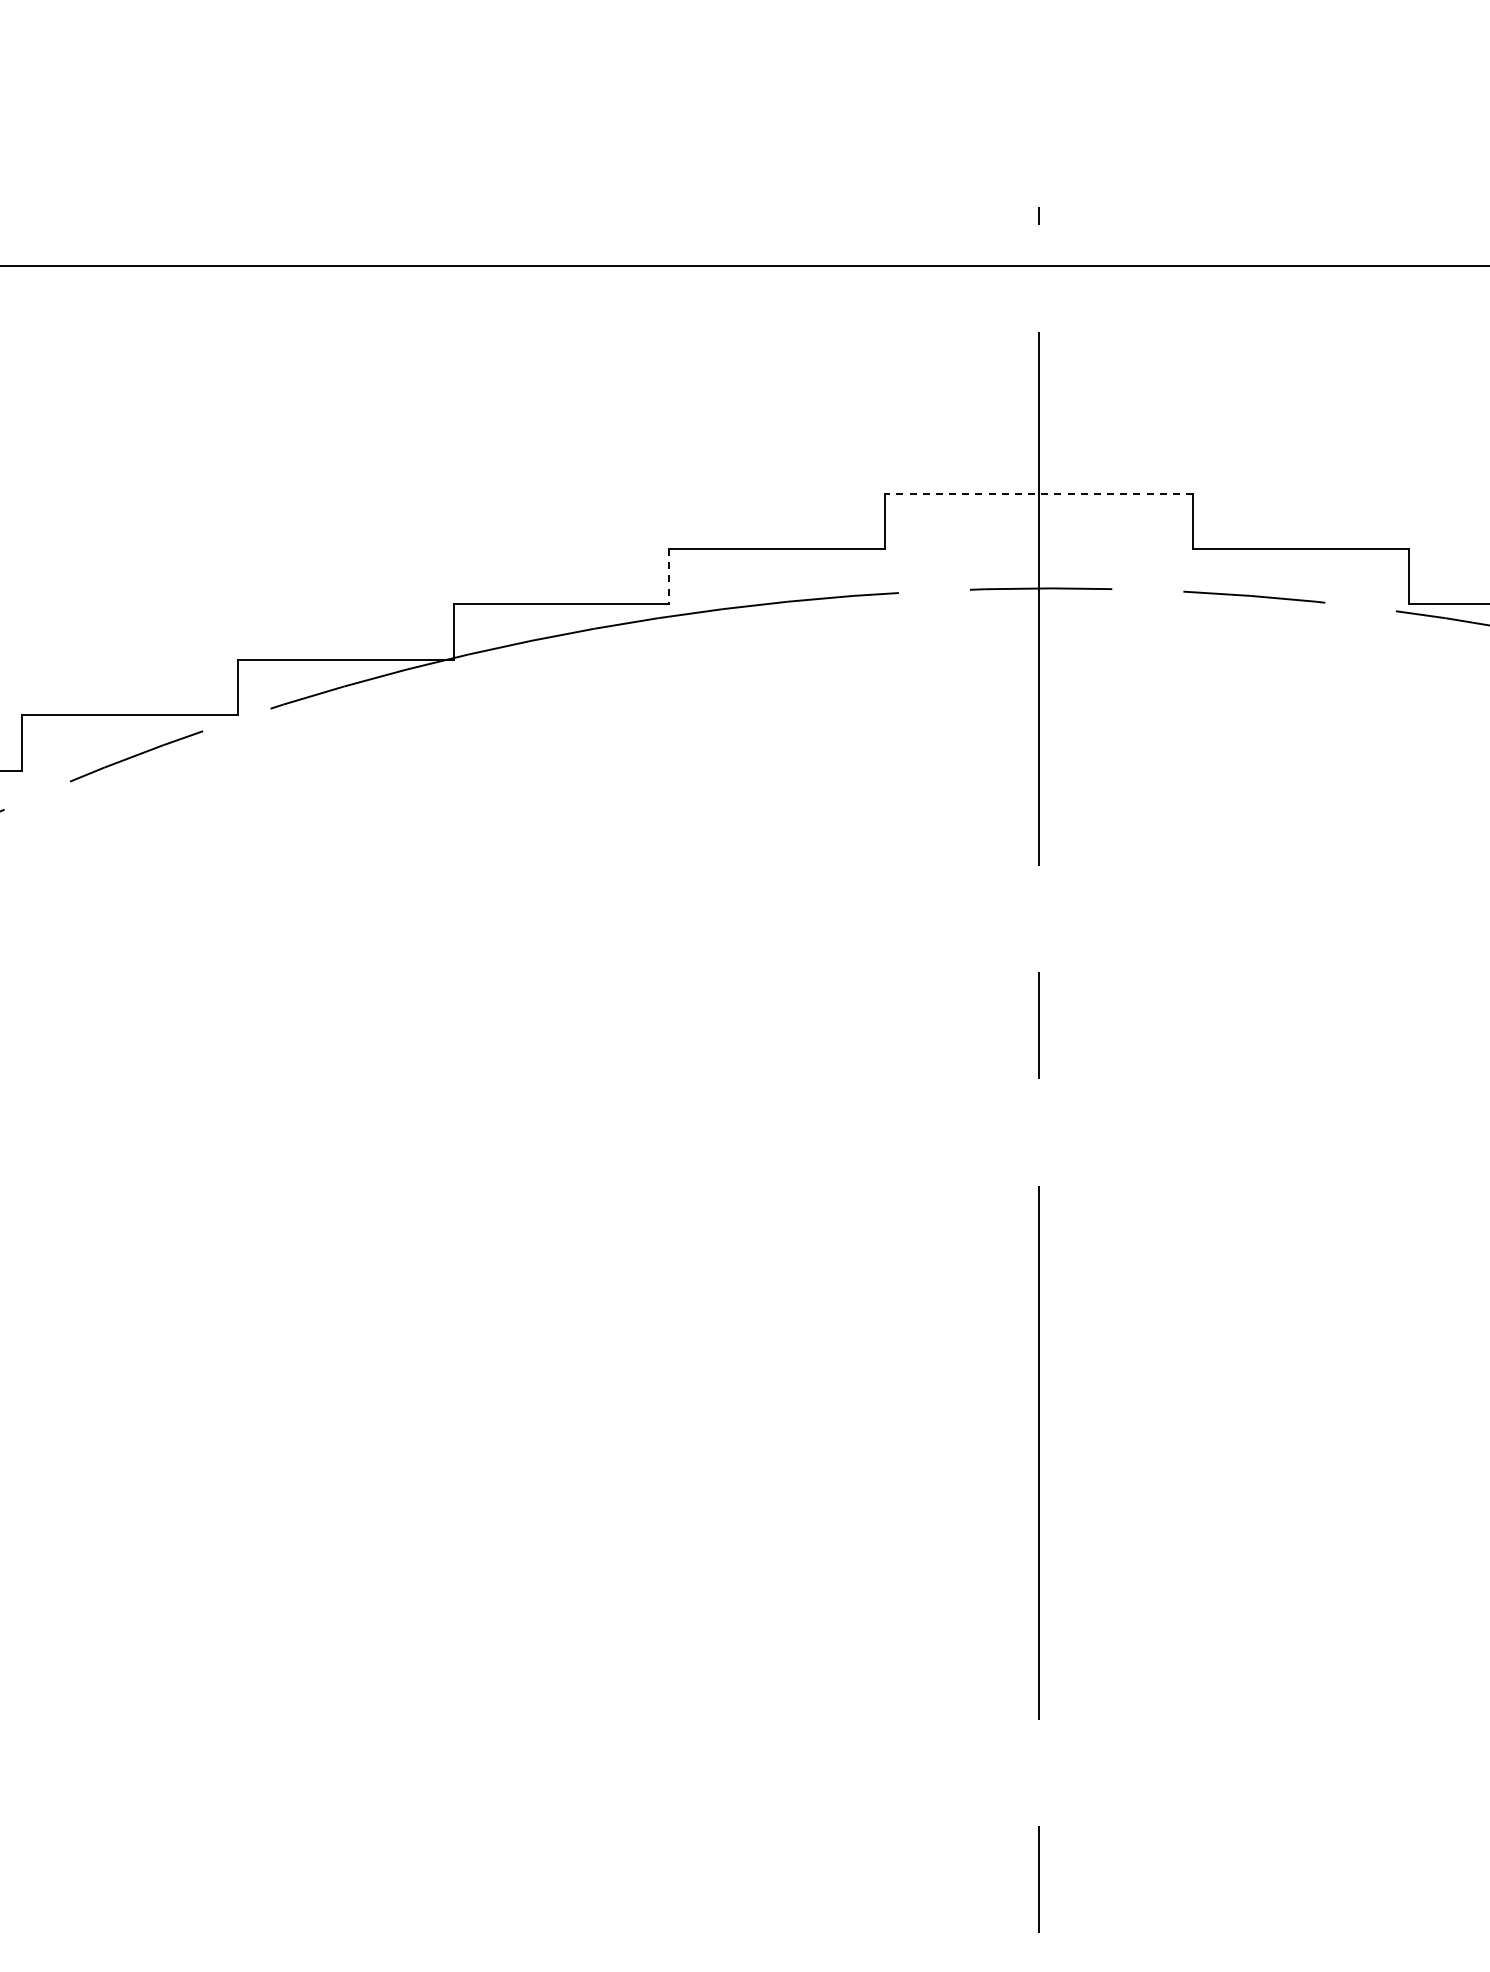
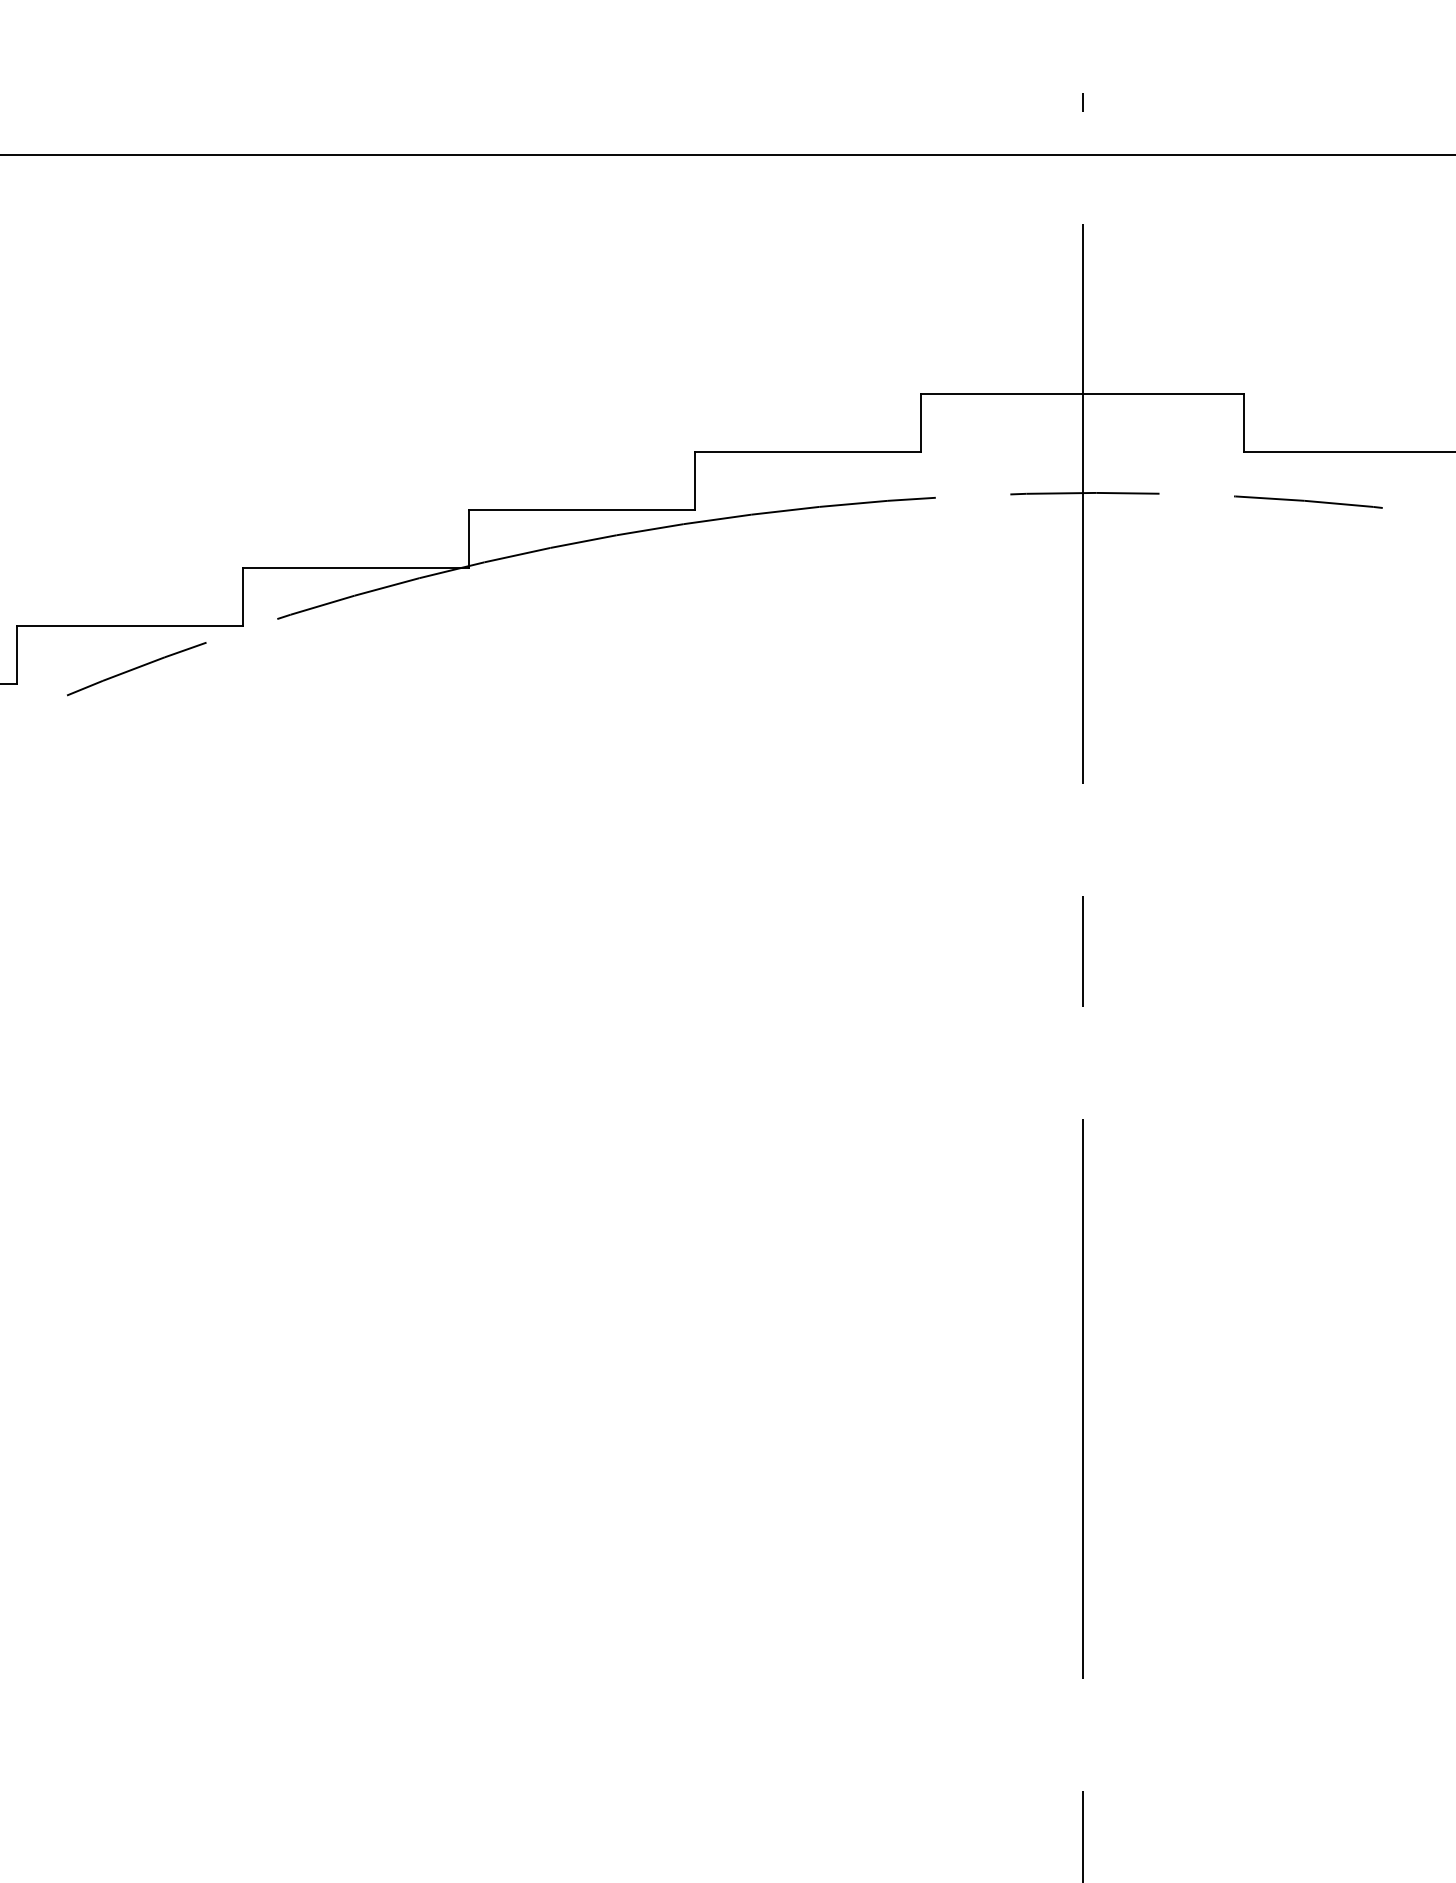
line: (1038, 493) -> (1082, 393), dashed -> solid
line: (669, 576) -> (695, 480), dashed -> solid

